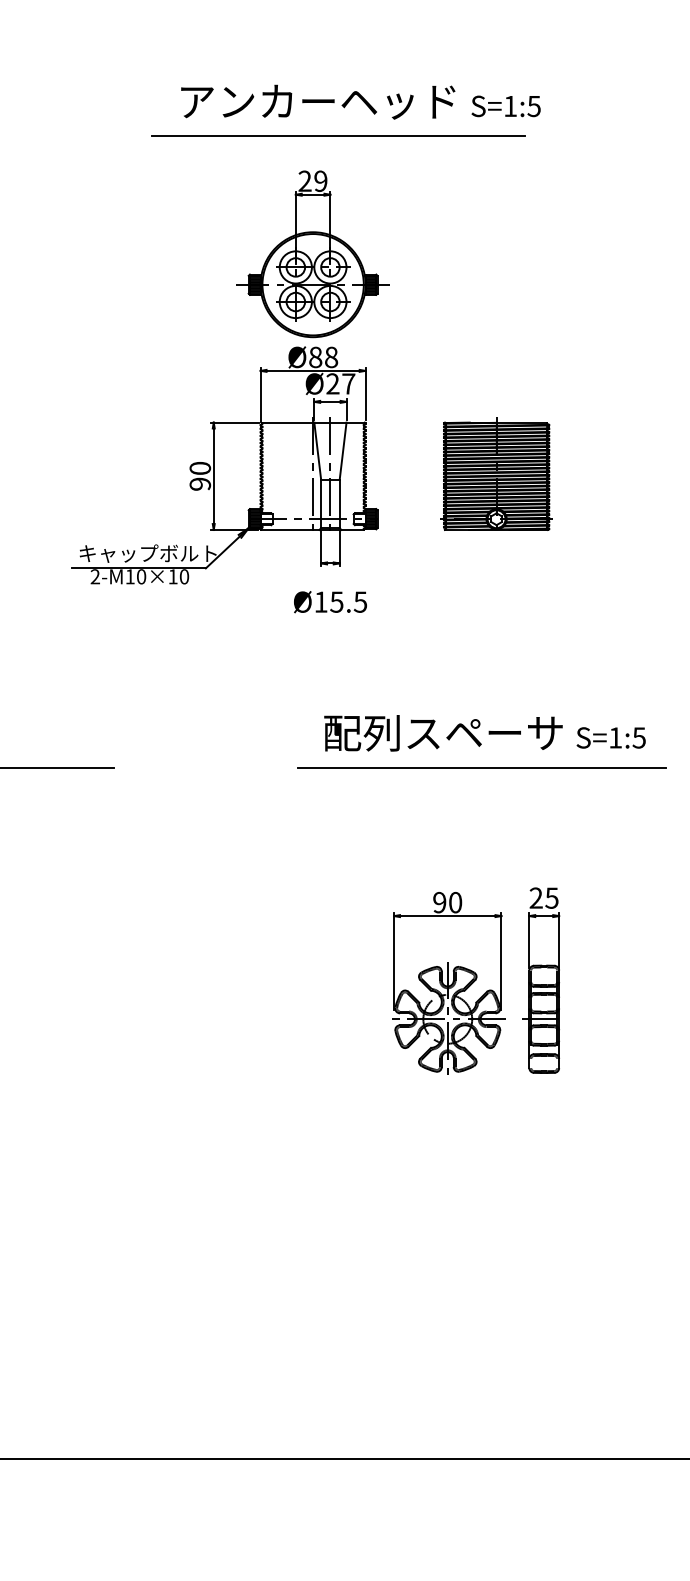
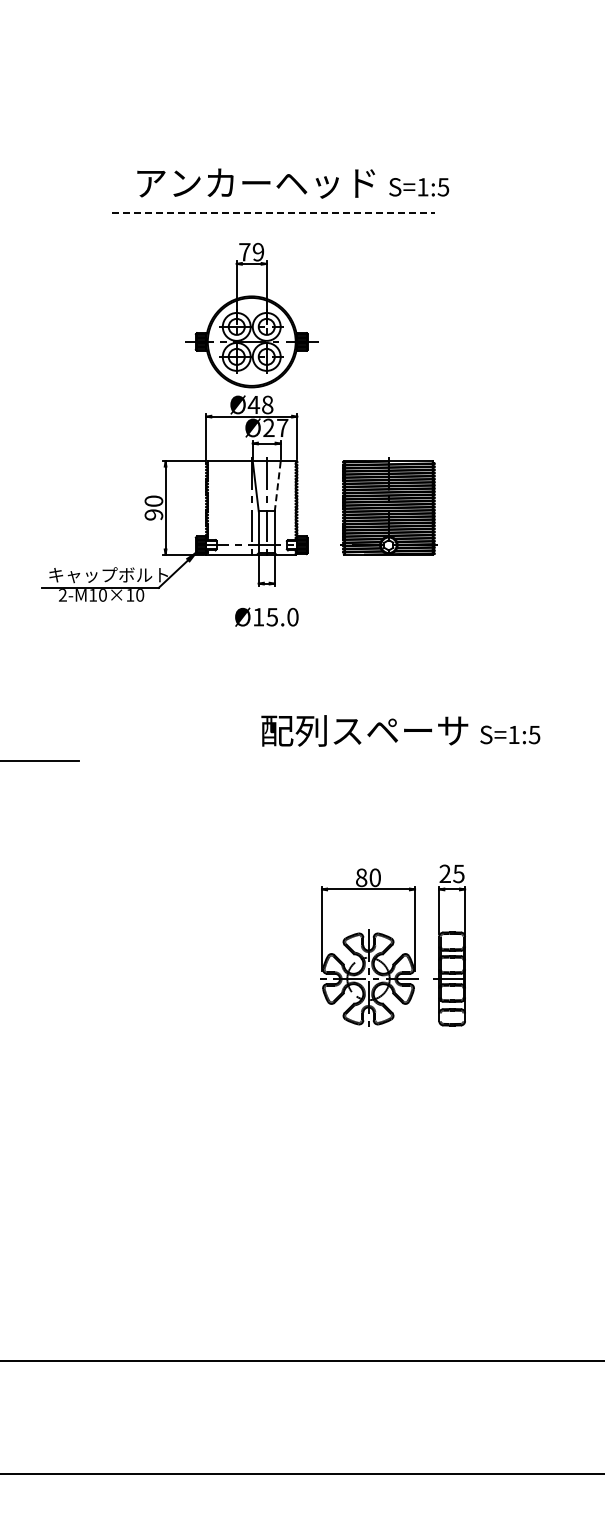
line: (338, 135) -> (273, 212), solid -> dashed
text: (304, 180) -> (244, 251), 29 -> 79
text: (315, 356) -> (253, 404), Ø88 -> Ø48
line: (342, 451) -> (277, 486), solid -> dashed
part: (496, 474) -> (388, 506), moved
text: (360, 601) -> (292, 616), Ø15.5 -> Ø15.0
line: (481, 767) -> (397, 760), removed
text: (439, 902) -> (361, 877), 90 -> 80

